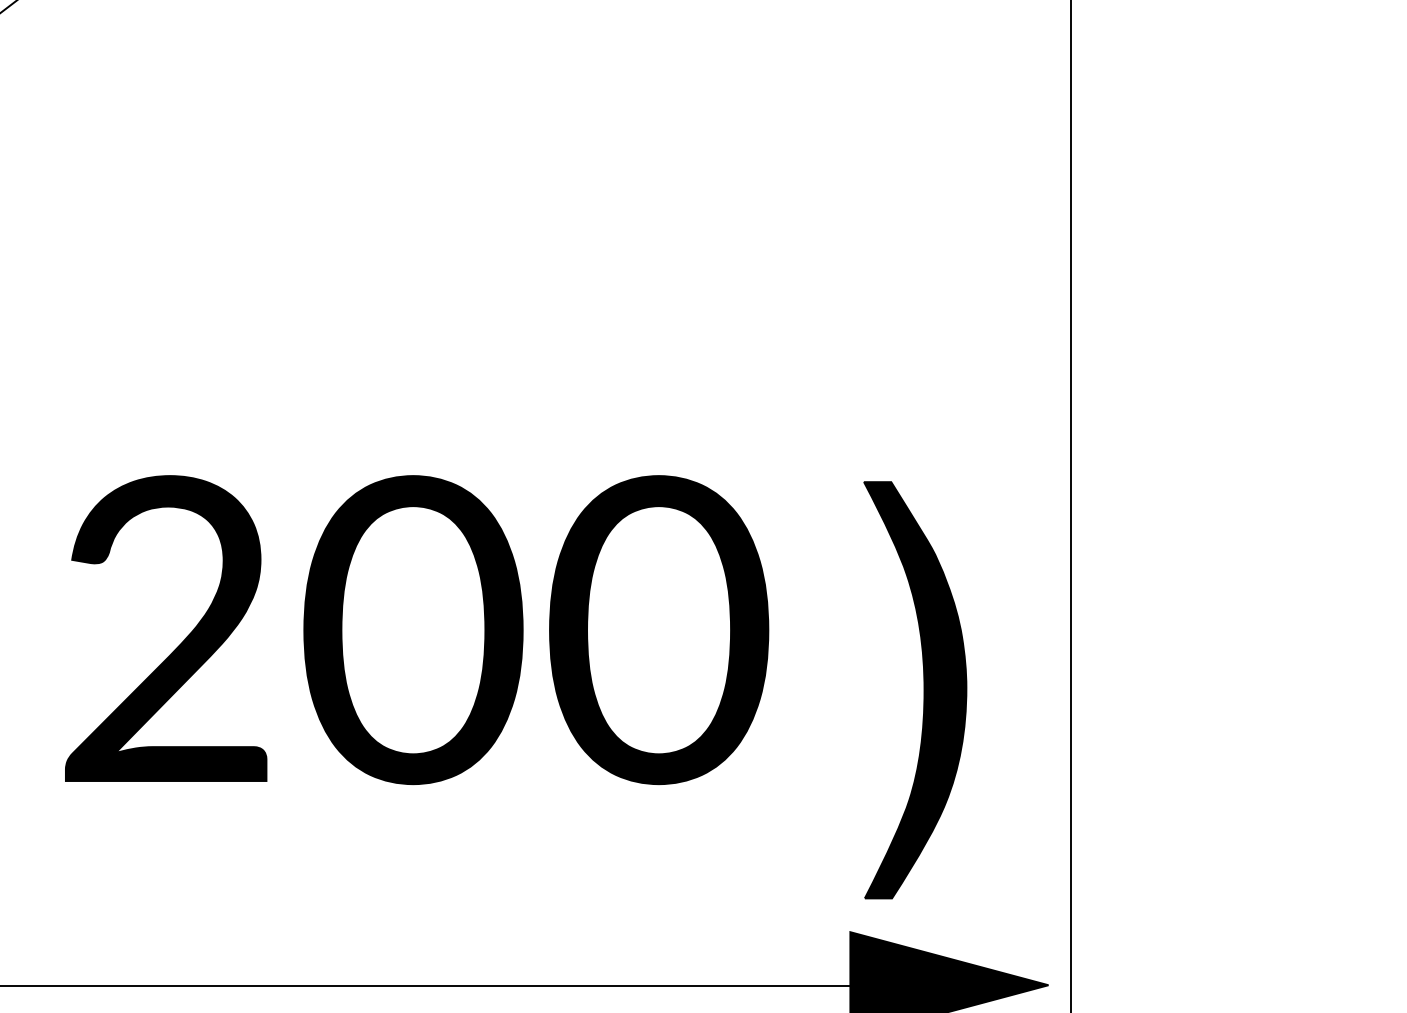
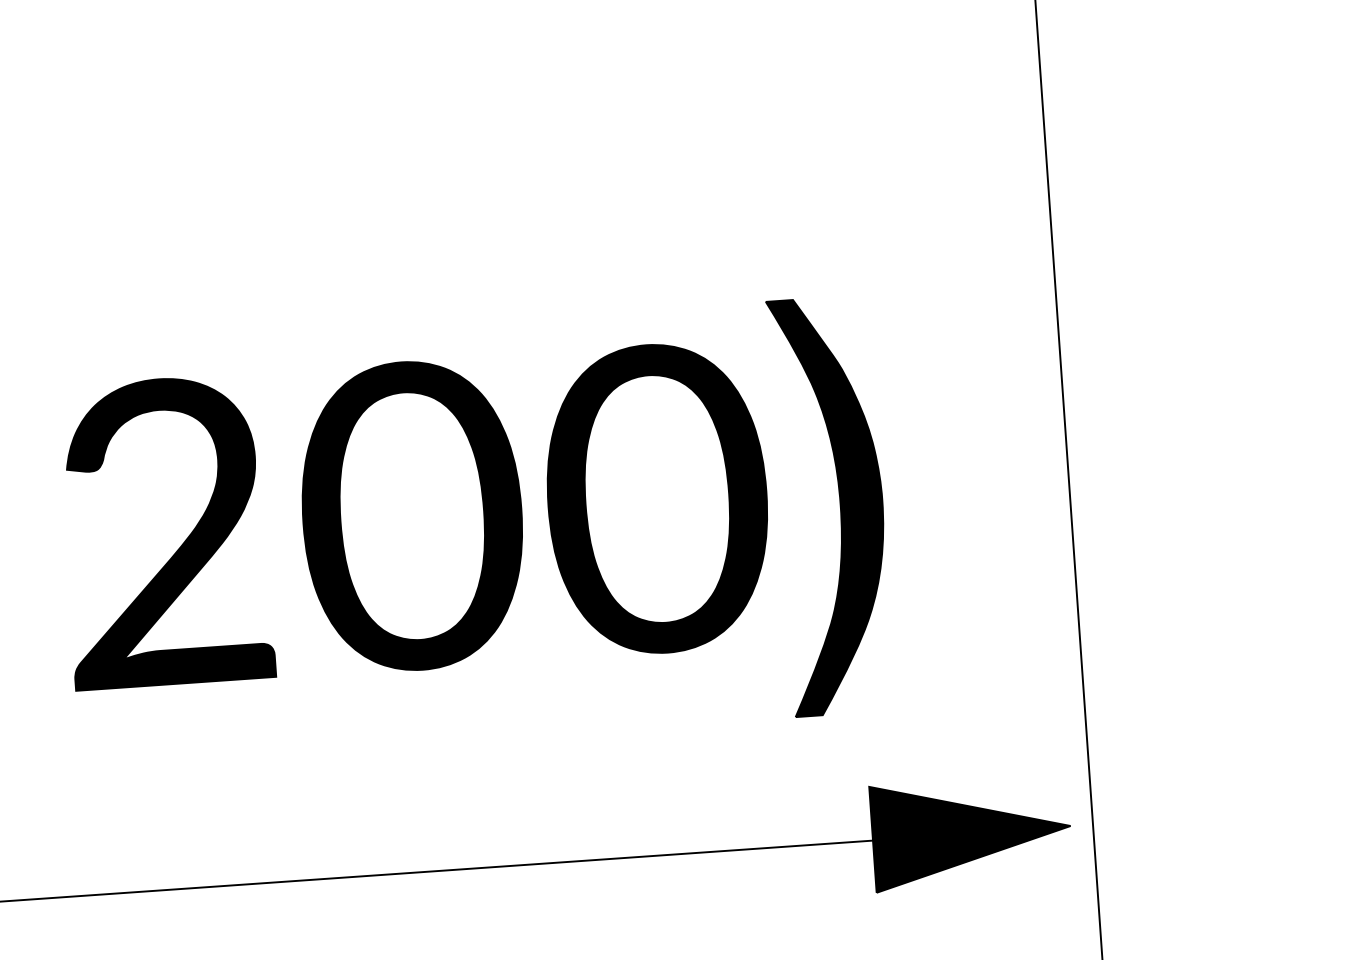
part: (923, 690) -> (839, 505), moved

